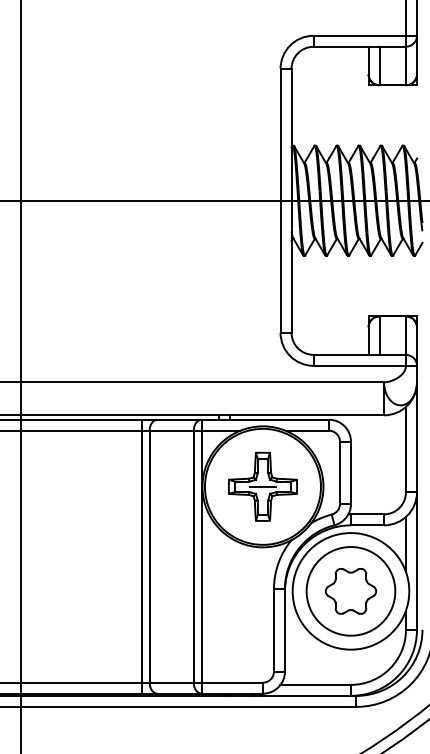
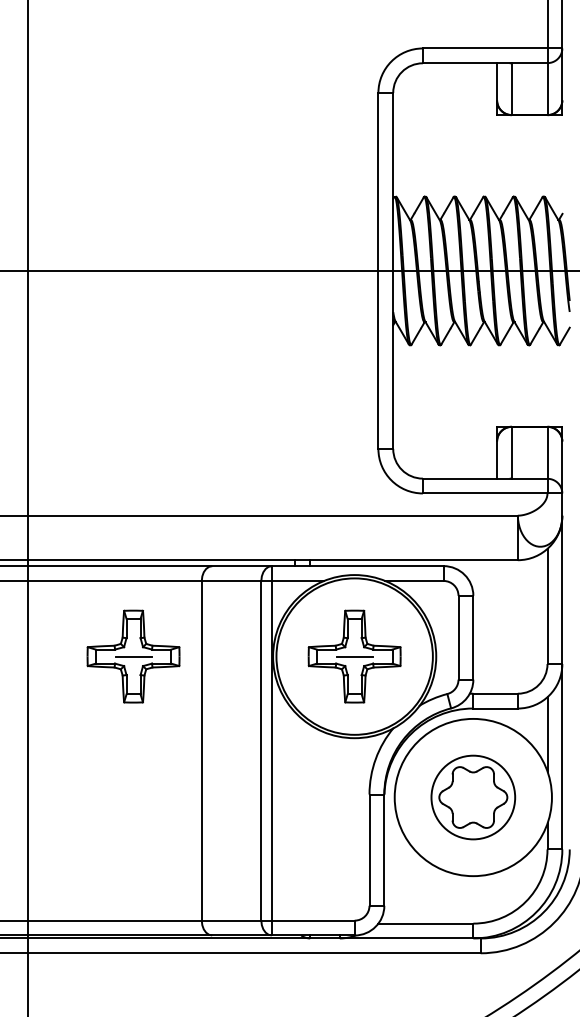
part: (98, 486) -> (132, 656), added
line: (141, 556) -> (190, 750), removed
circle: (350, 591) -> (472, 797), size x0.7

